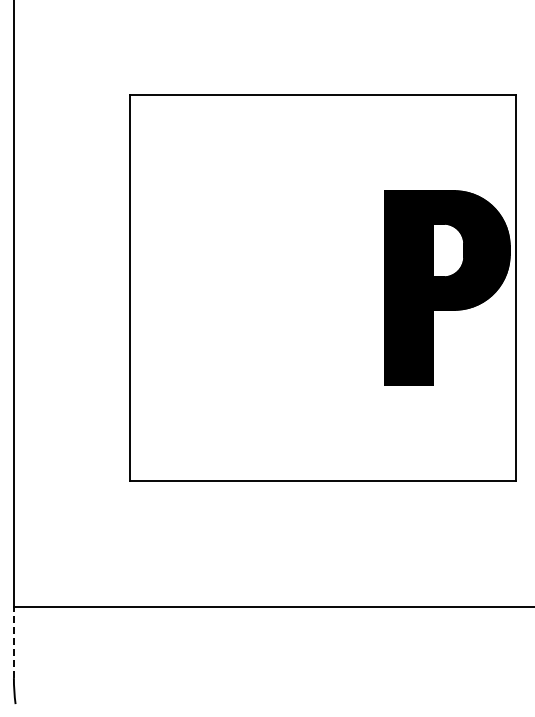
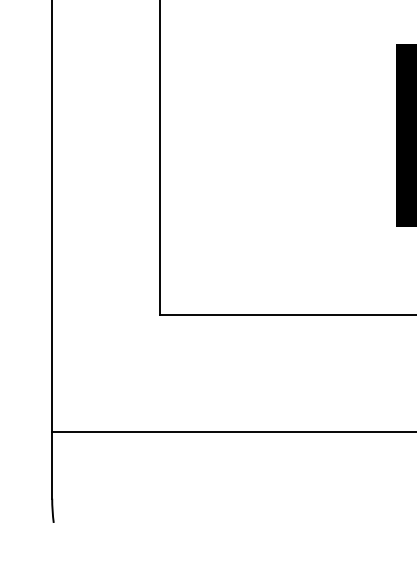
line: (13, 642) -> (51, 465), dashed -> solid

